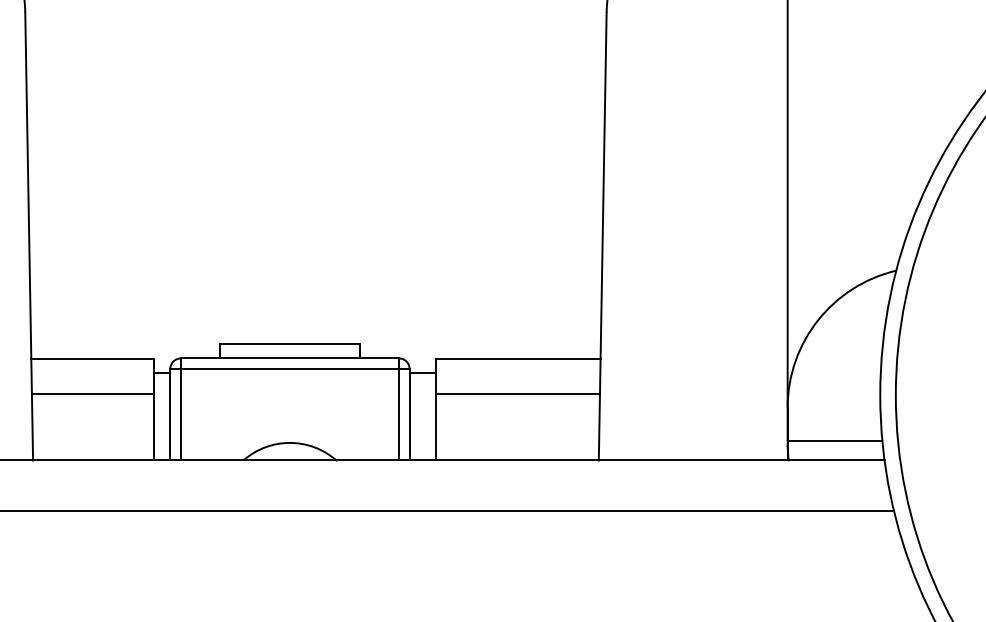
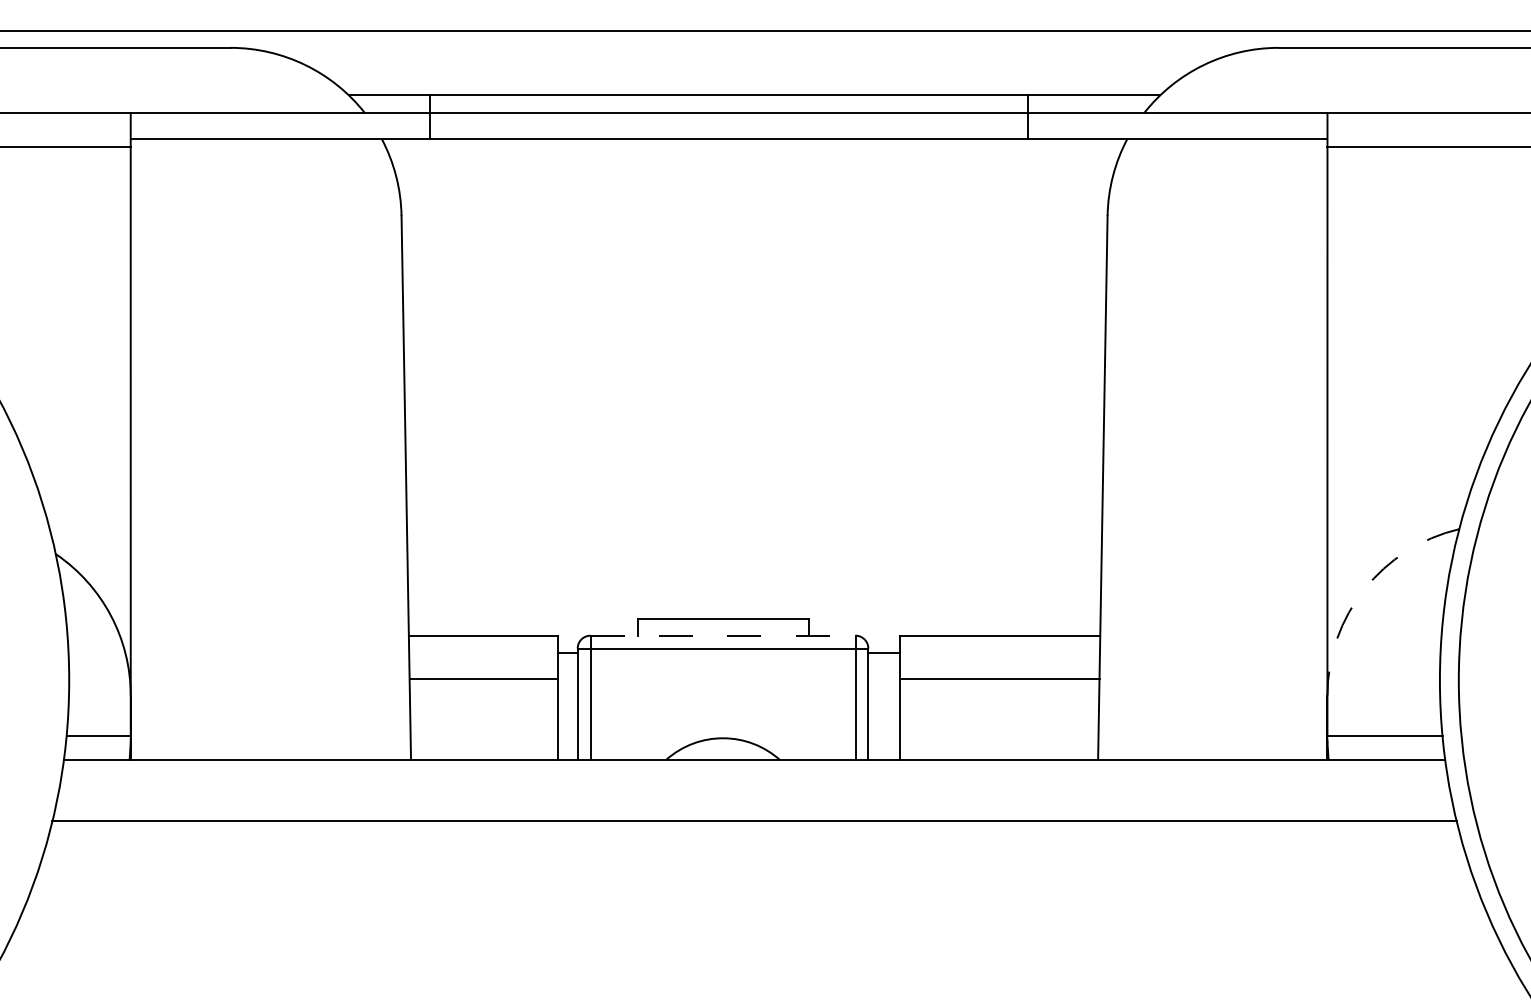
arc: (818, 320) -> (1364, 589), solid -> dashed
line: (290, 358) -> (723, 635), solid -> dashed

